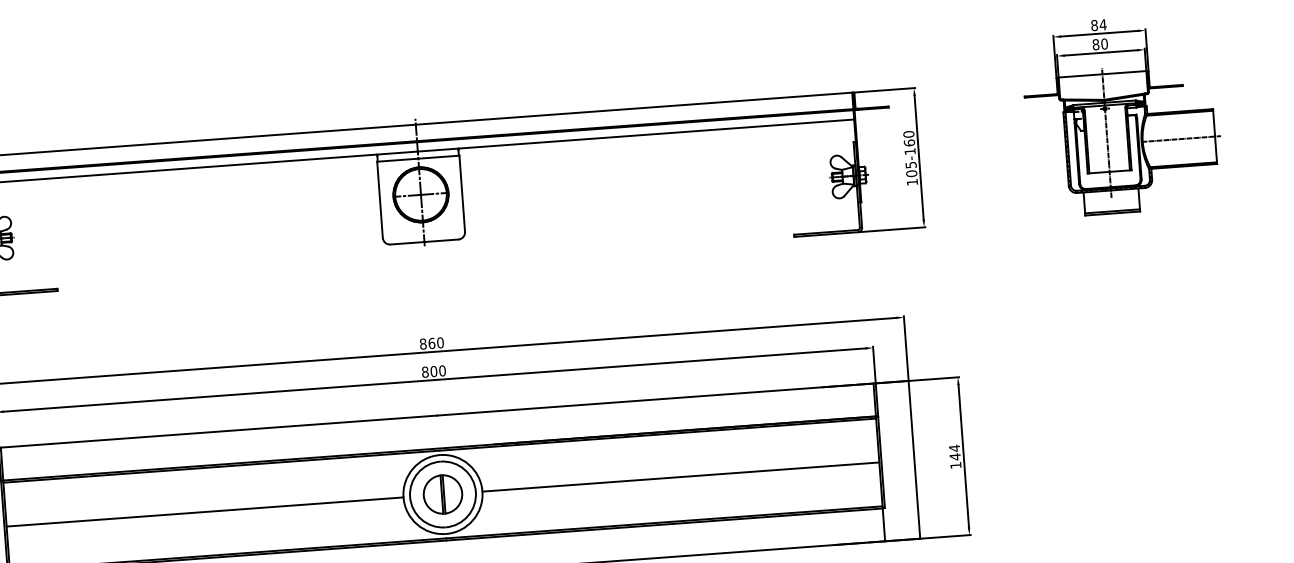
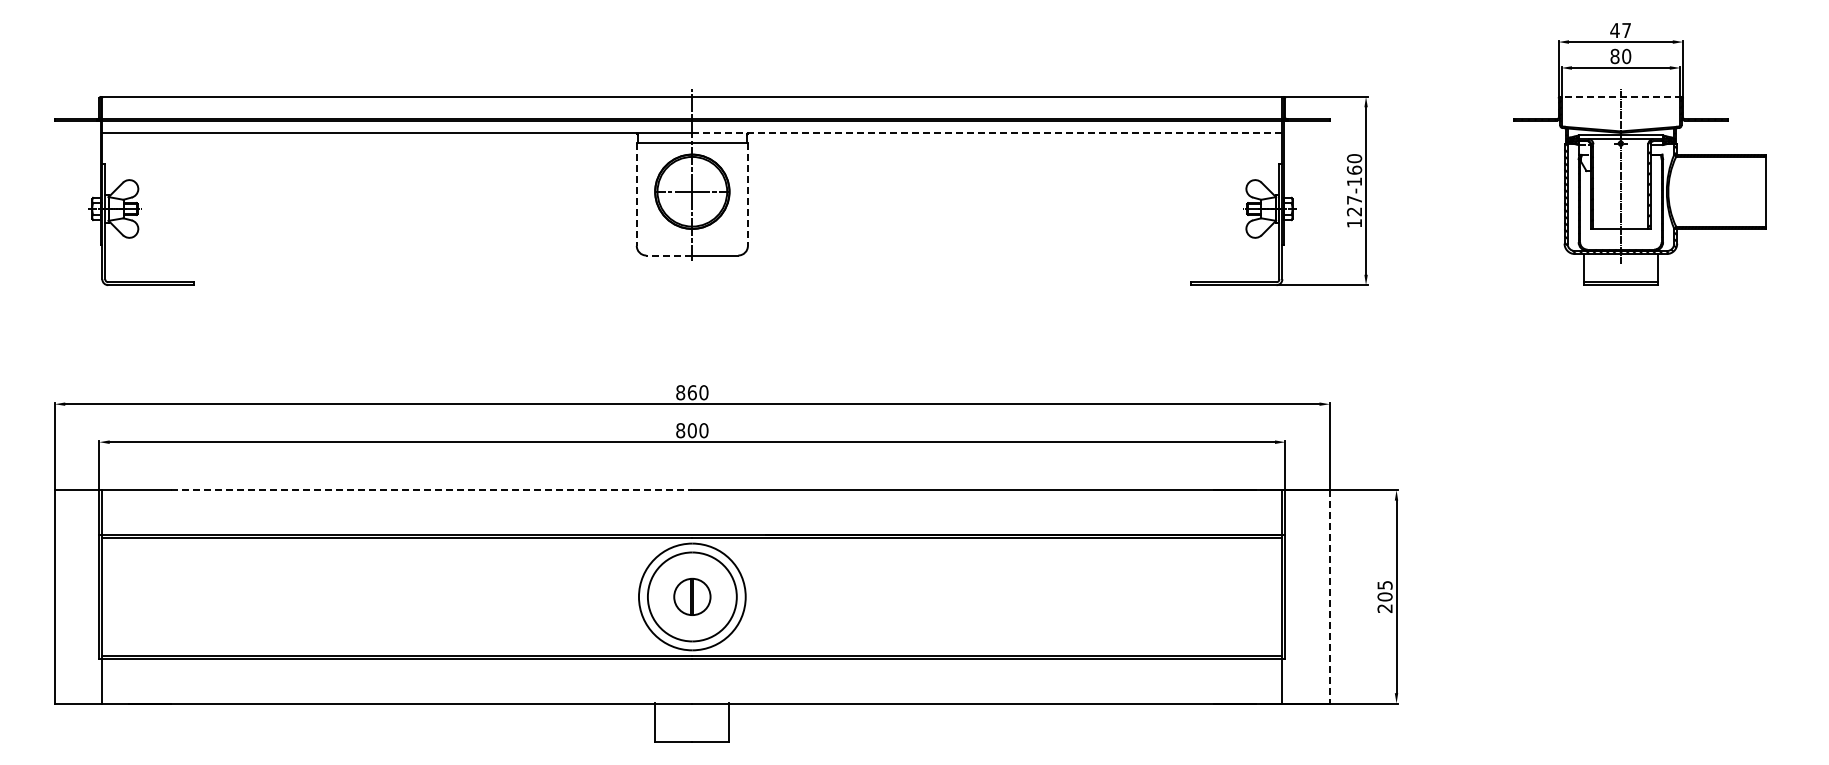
text: (1098, 25) -> (1620, 30), 84 -> 47
line: (1102, 74) -> (1620, 96), solid -> dashed
line: (635, 135) -> (986, 133), solid -> dashed
line: (1181, 138) -> (1720, 191), removed
text: (911, 169) -> (1354, 206), 105-160 -> 127-160
line: (461, 193) -> (747, 194), solid -> dashed
line: (379, 199) -> (636, 194), solid -> dashed
line: (407, 243) -> (669, 255), solid -> dashed
line: (244, 429) -> (431, 490), solid -> dashed
text: (954, 456) -> (1384, 596), 144 -> 205
line: (914, 459) -> (1329, 596), solid -> dashed
line: (680, 476) -> (1013, 596), removed
part: (443, 494) -> (692, 596), size x0.7
line: (204, 511) -> (370, 596), removed

